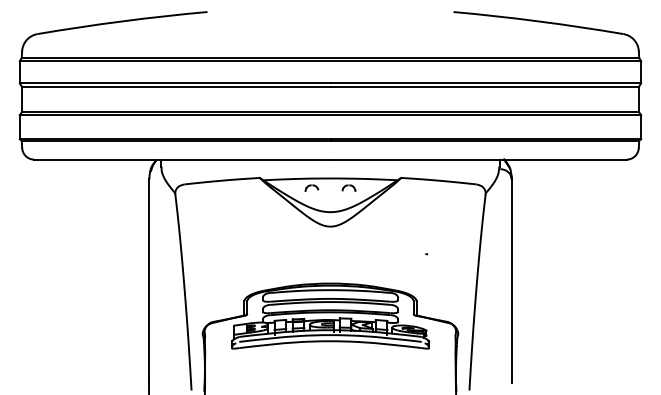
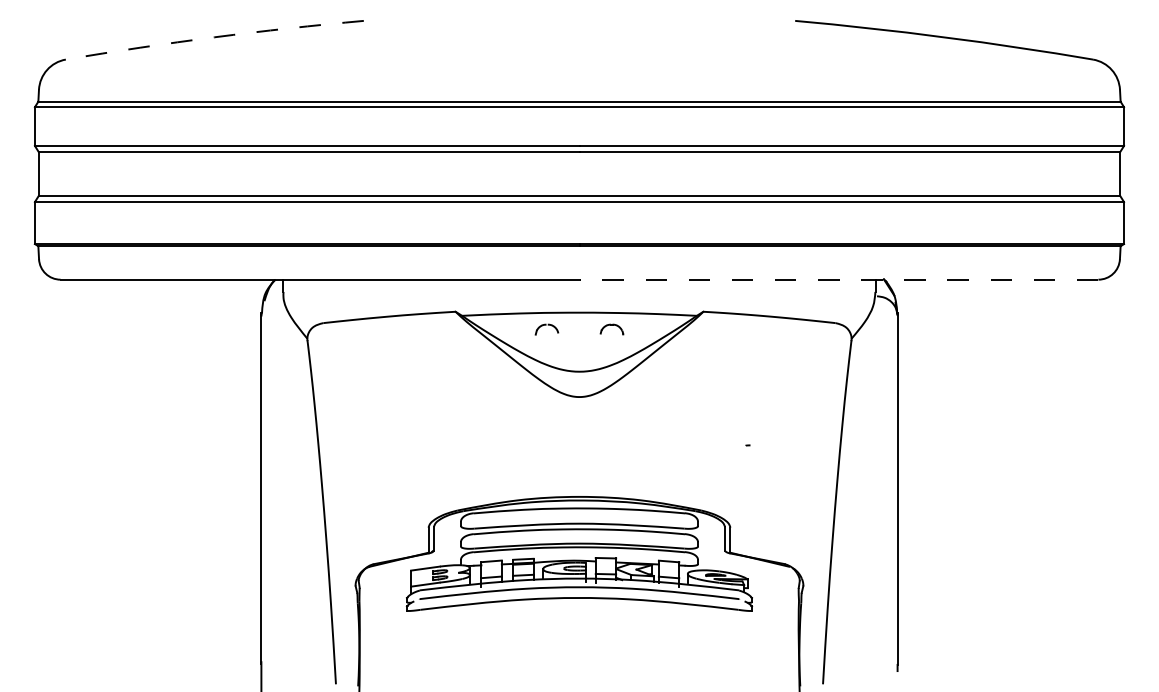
arc: (122, 21) -> (214, 37), solid -> dashed
line: (478, 159) -> (838, 279), solid -> dashed

